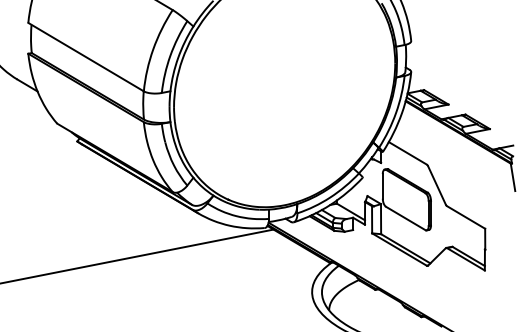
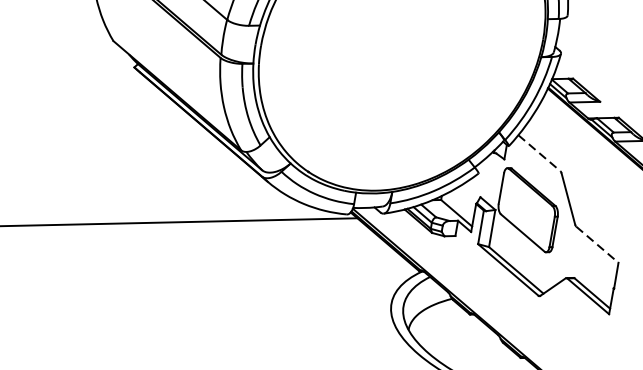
line: (408, 153) -> (540, 153), solid -> dashed
line: (466, 217) -> (597, 244), solid -> dashed

